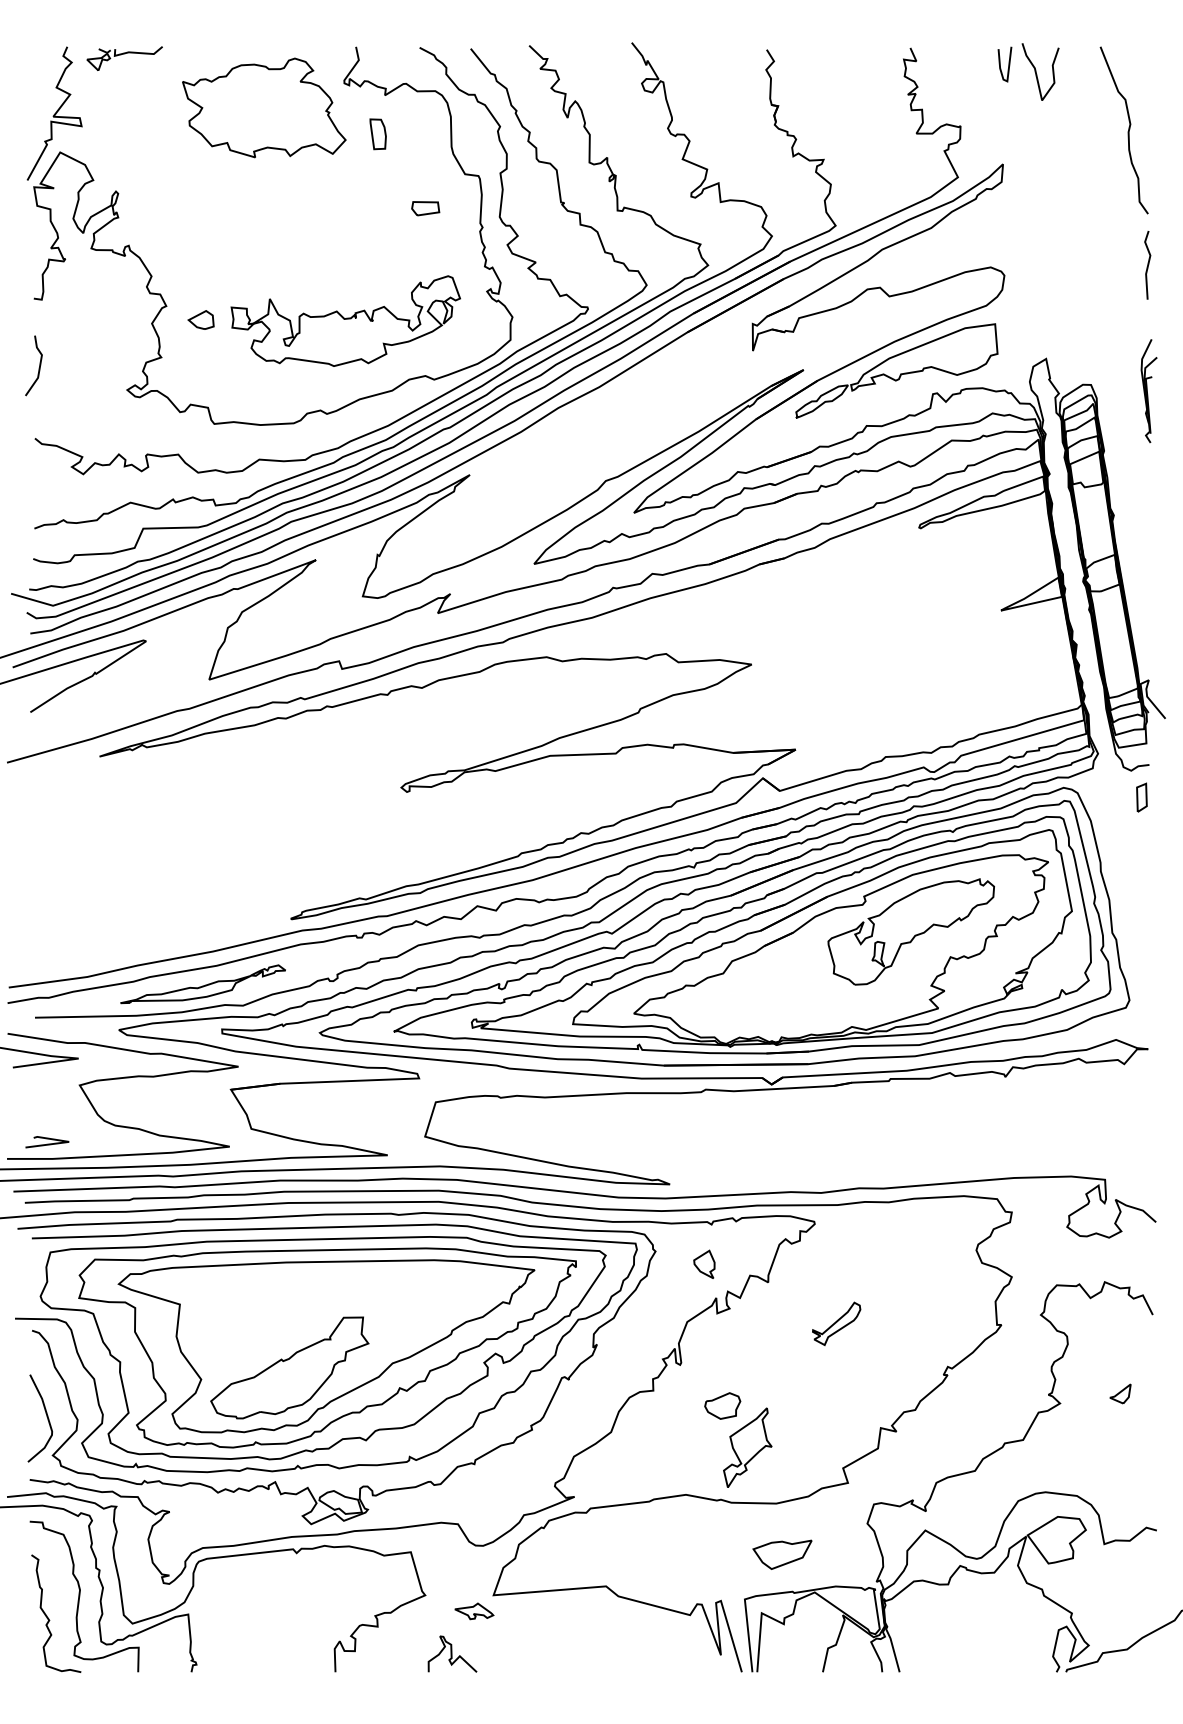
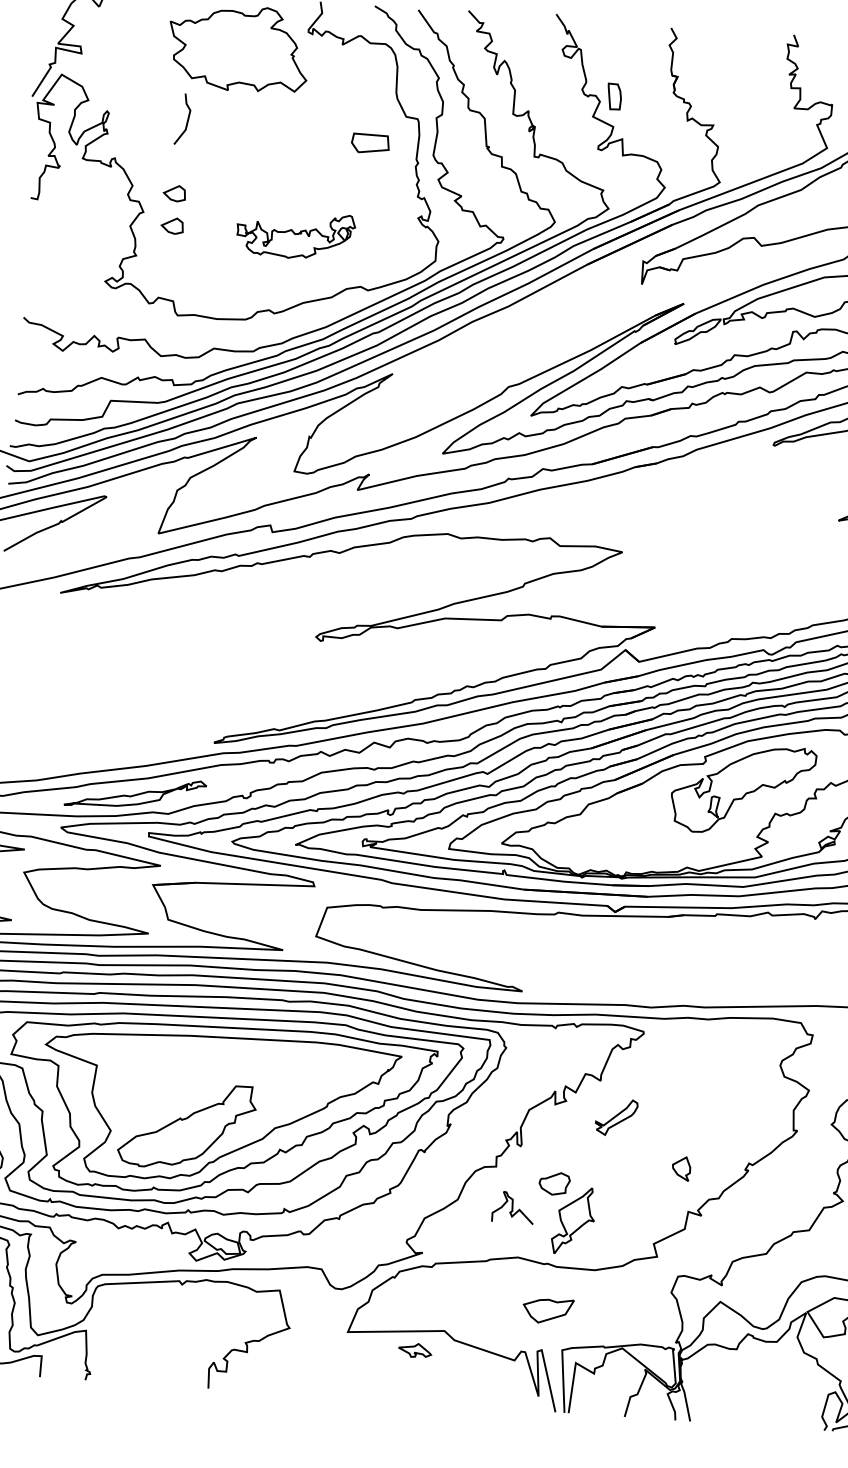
part: (377, 134) -> (613, 96), moved
part: (425, 208) -> (370, 143), size x1.6
part: (200, 281) -> (174, 193), added
part: (345, 320) -> (295, 234), size x0.6
line: (38, 368) -> (186, 121), moved
part: (704, 1263) -> (681, 1167), moved
part: (836, 1323) -> (616, 1117), moved
part: (782, 1554) -> (548, 1310), moved
part: (474, 1611) -> (415, 1350), moved
curve: (452, 1653) -> (513, 1207), moved

